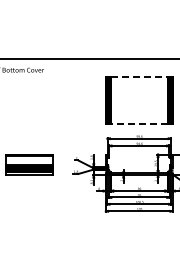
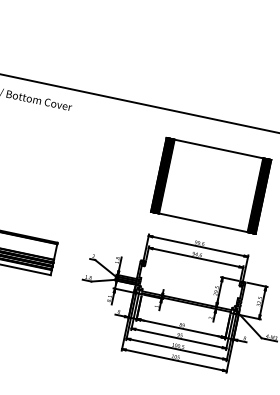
line: (139, 76) -> (219, 148), dashed -> solid
line: (138, 123) -> (202, 222), dashed -> solid

